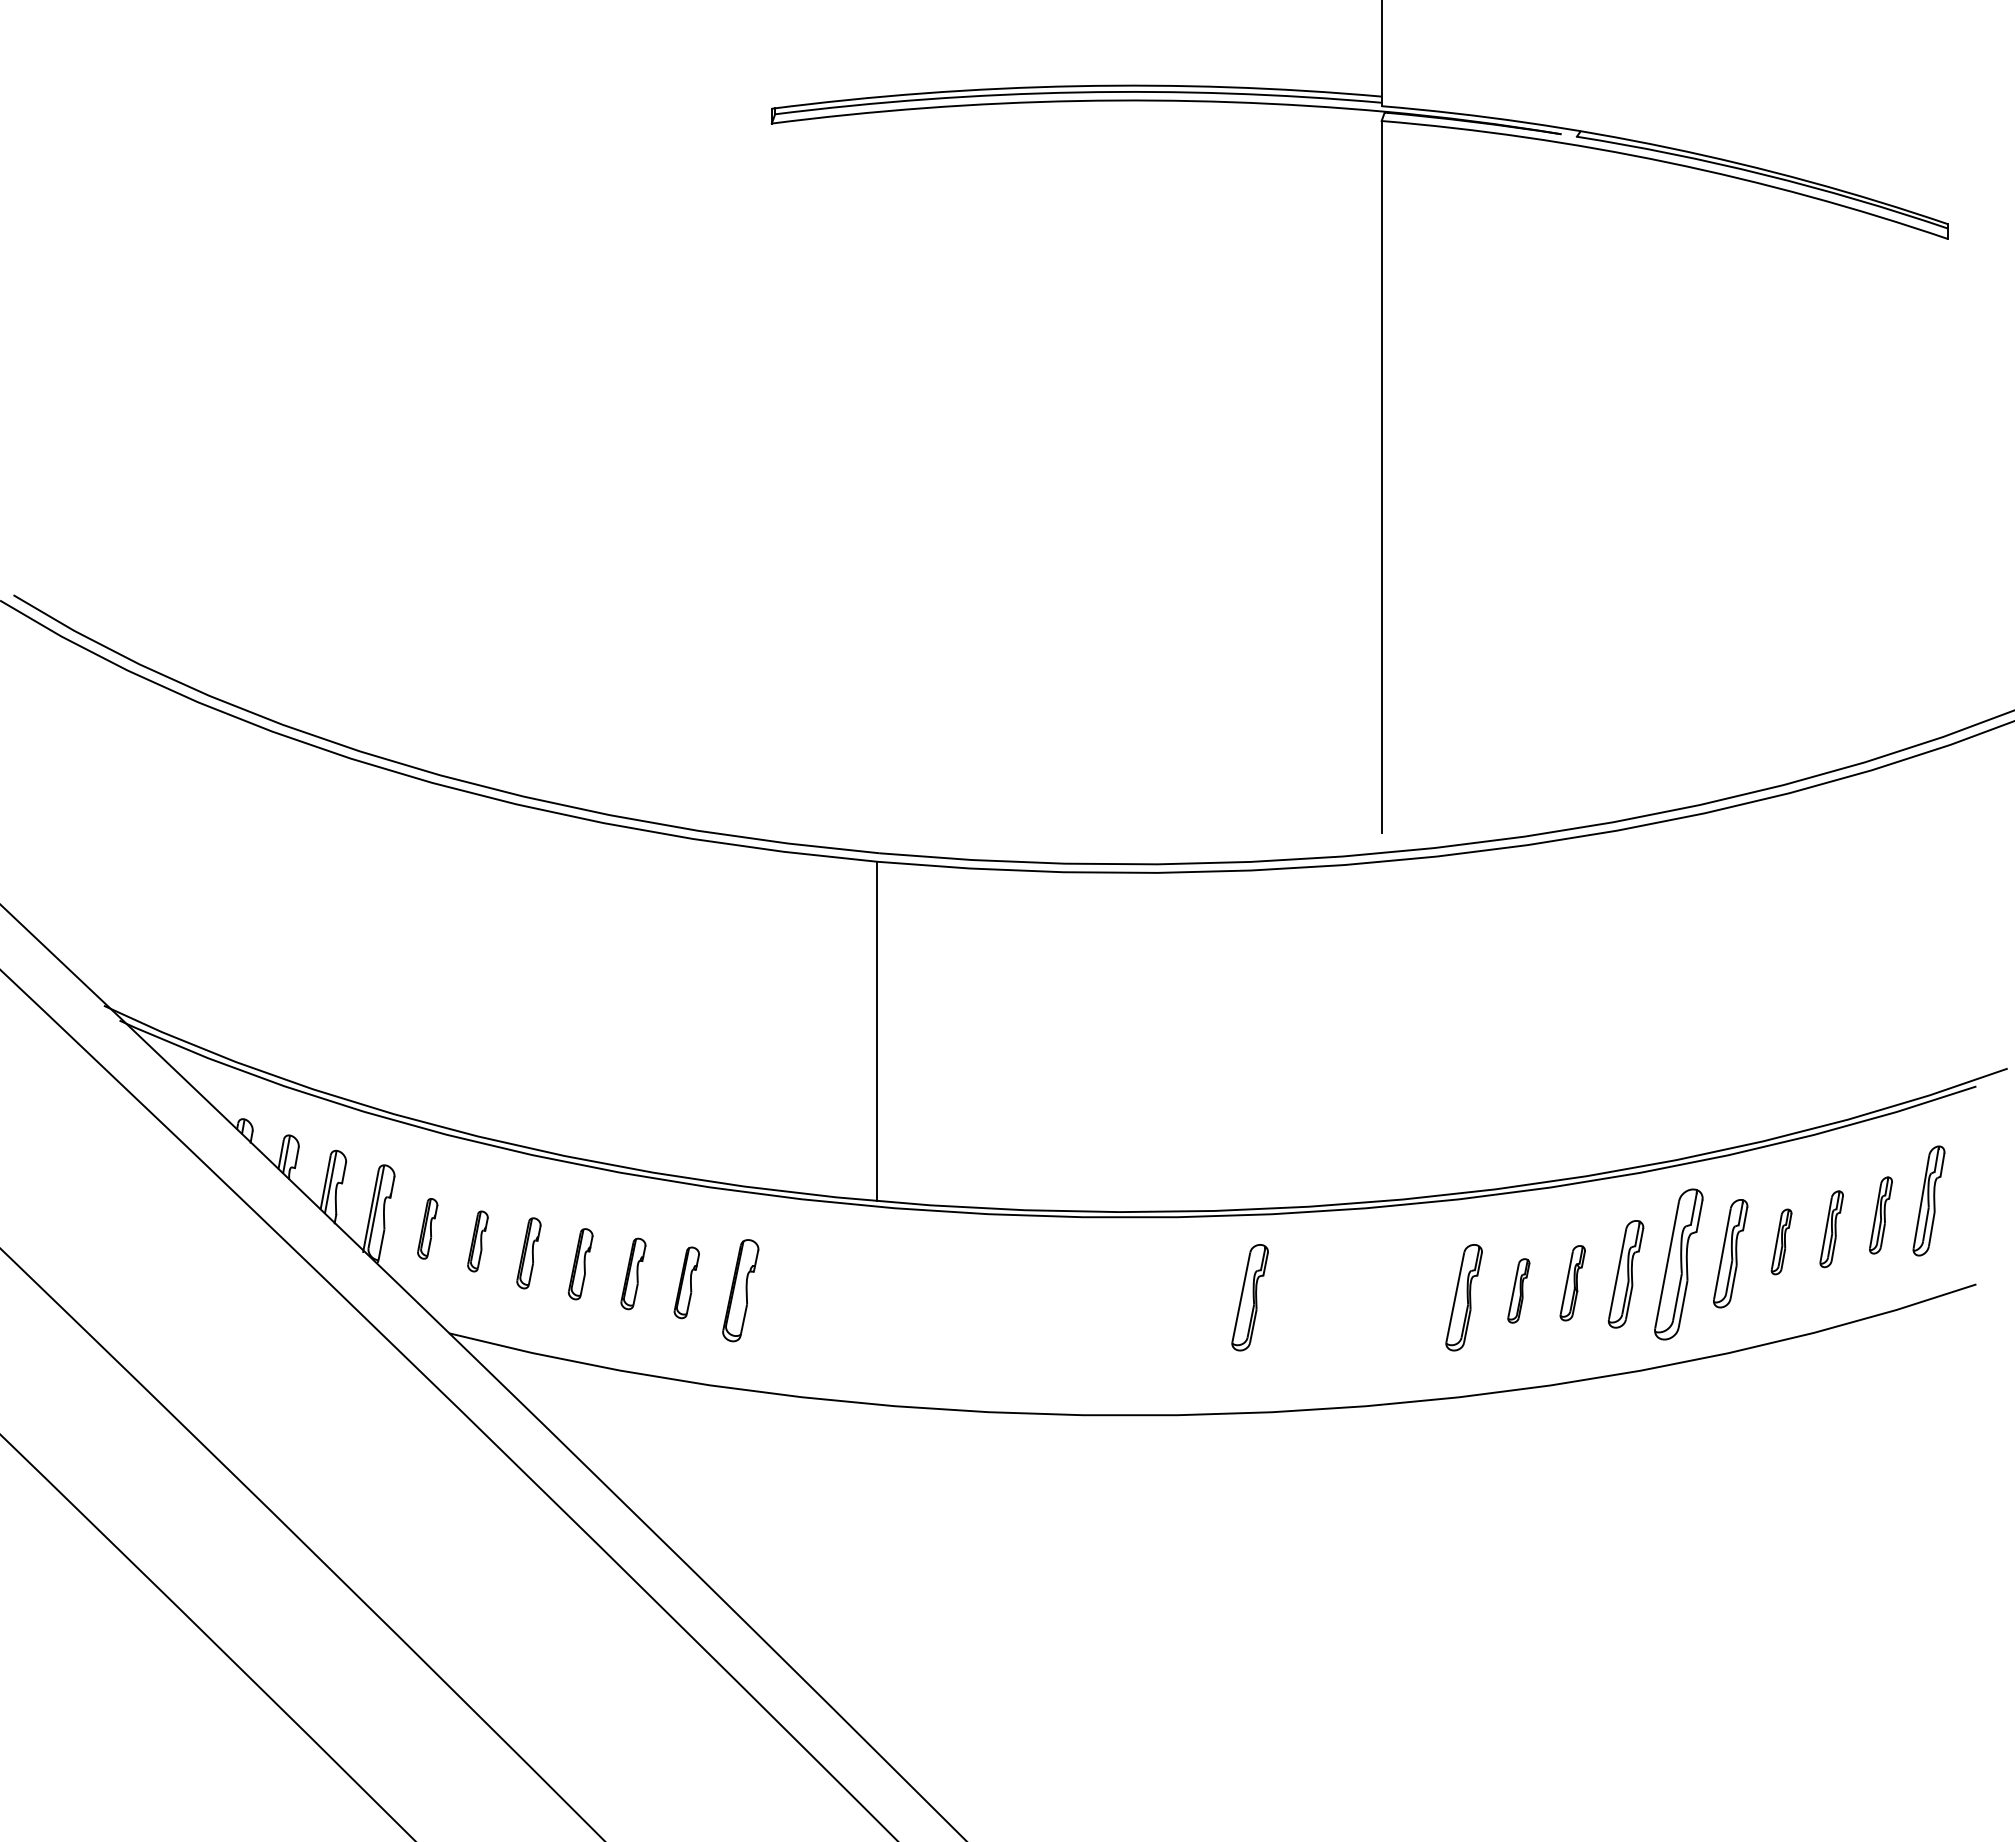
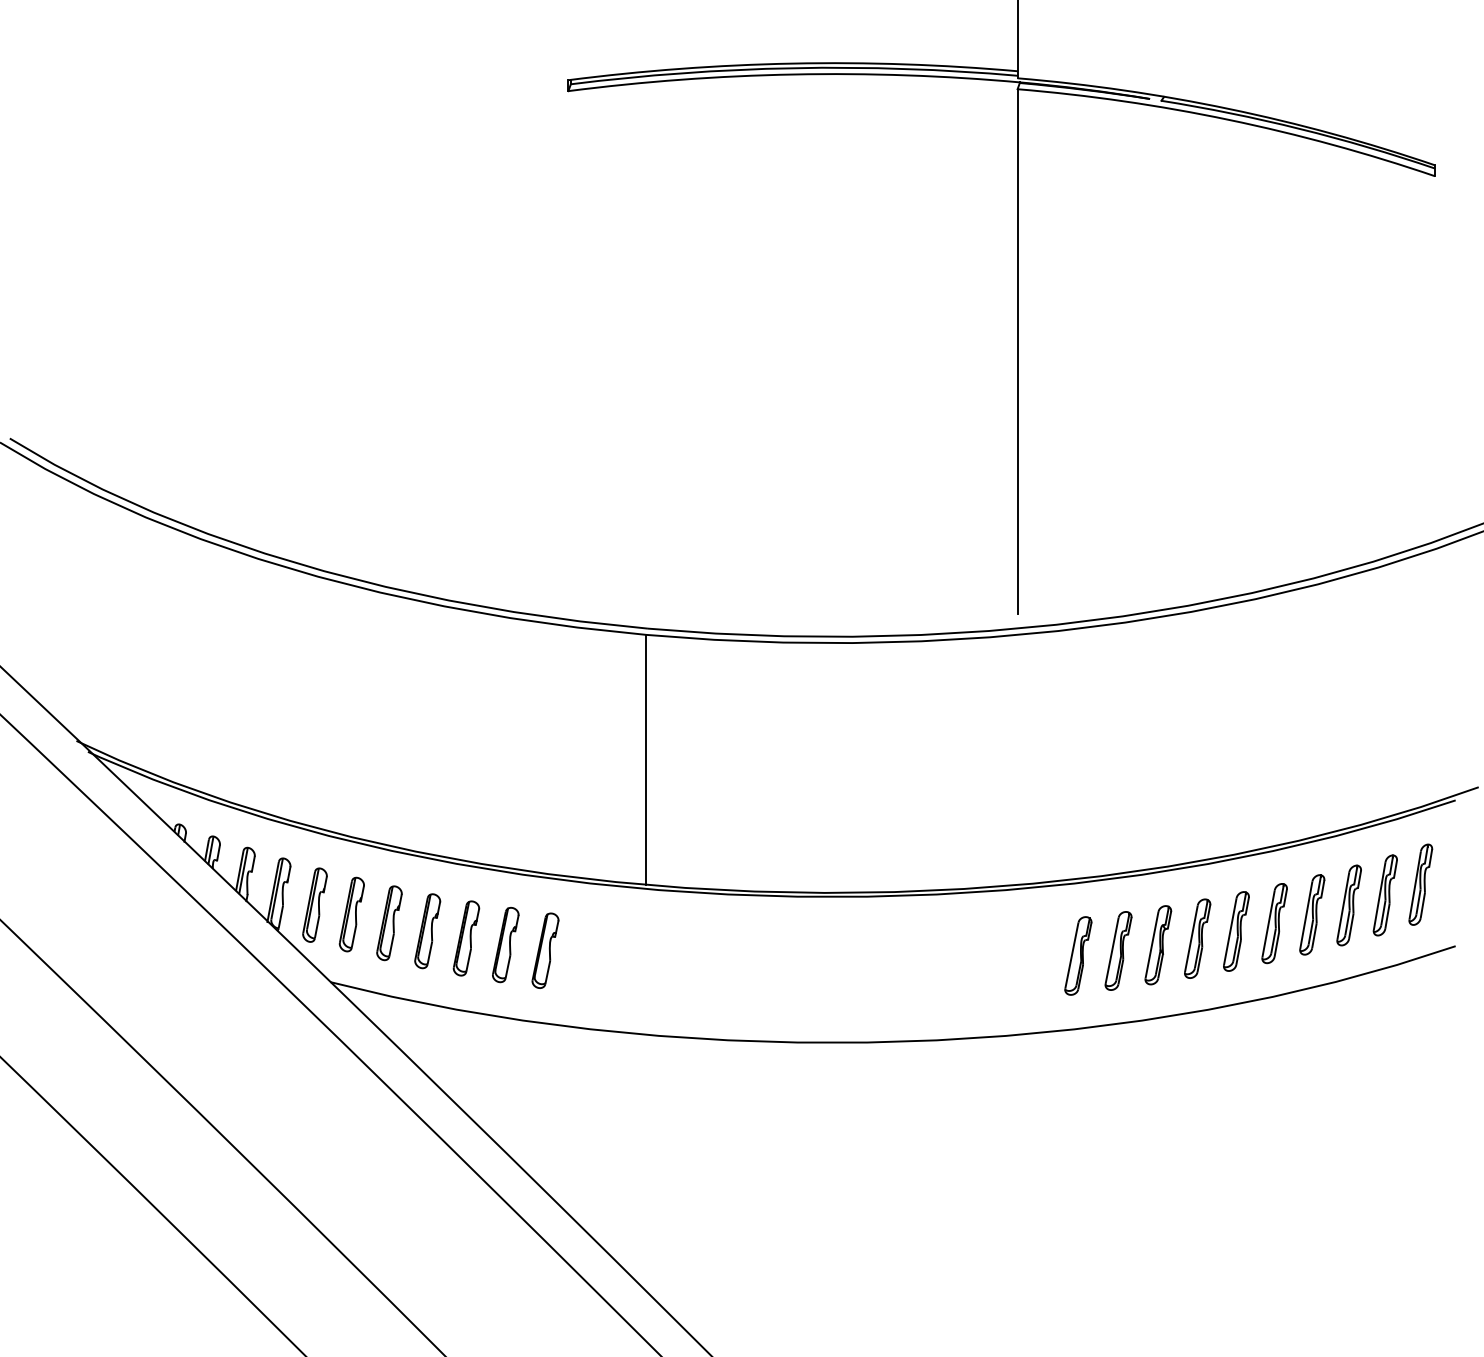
part: (1880, 1215) -> (1385, 895), size x1.43
part: (427, 1228) -> (314, 905), size x1.67
part: (1831, 1229) -> (1348, 905), size x1.43
part: (477, 1241) -> (351, 914), size x1.67
part: (1781, 1241) -> (1312, 914), size x1.67
part: (528, 1253) -> (389, 923), size x1.43
part: (580, 1264) -> (427, 931), size x1.43
part: (1678, 1264) -> (1236, 931), size x0.71
part: (633, 1273) -> (466, 938), size x1.43
part: (686, 1282) -> (505, 944), size x1.43
part: (1572, 1283) -> (1158, 945), size x1.43
part: (1518, 1290) -> (1118, 950), size x1.67
part: (1249, 1297) -> (920, 955), removed

